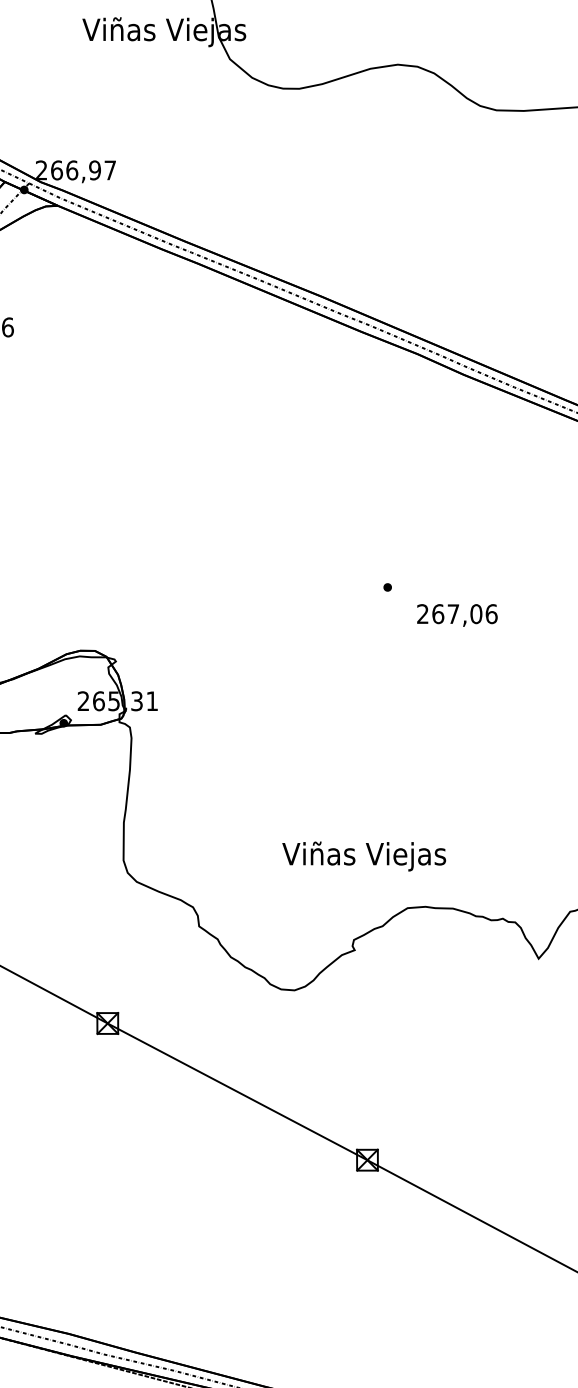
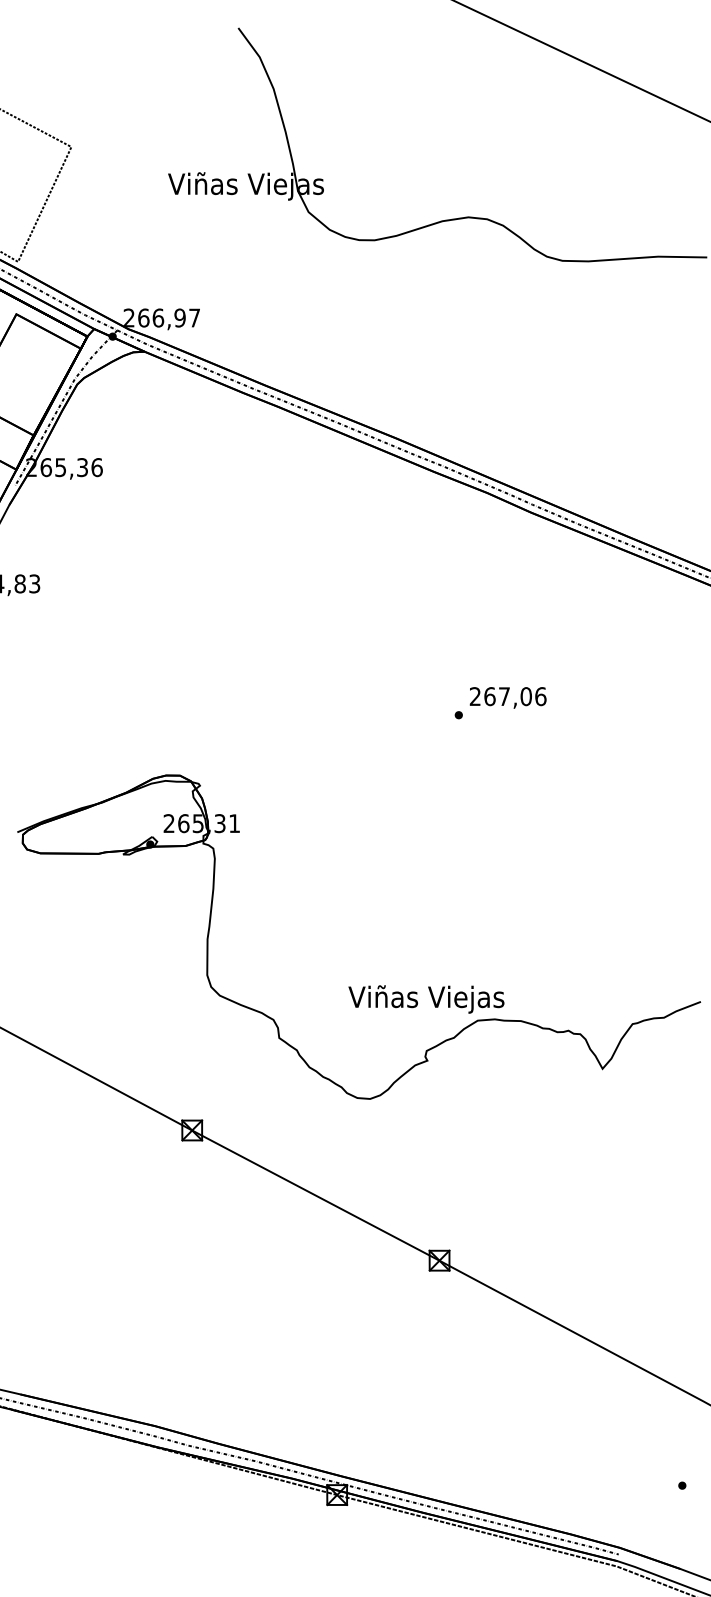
text: (456, 615) -> (507, 697), moved
text: (364, 856) -> (426, 999), moved

